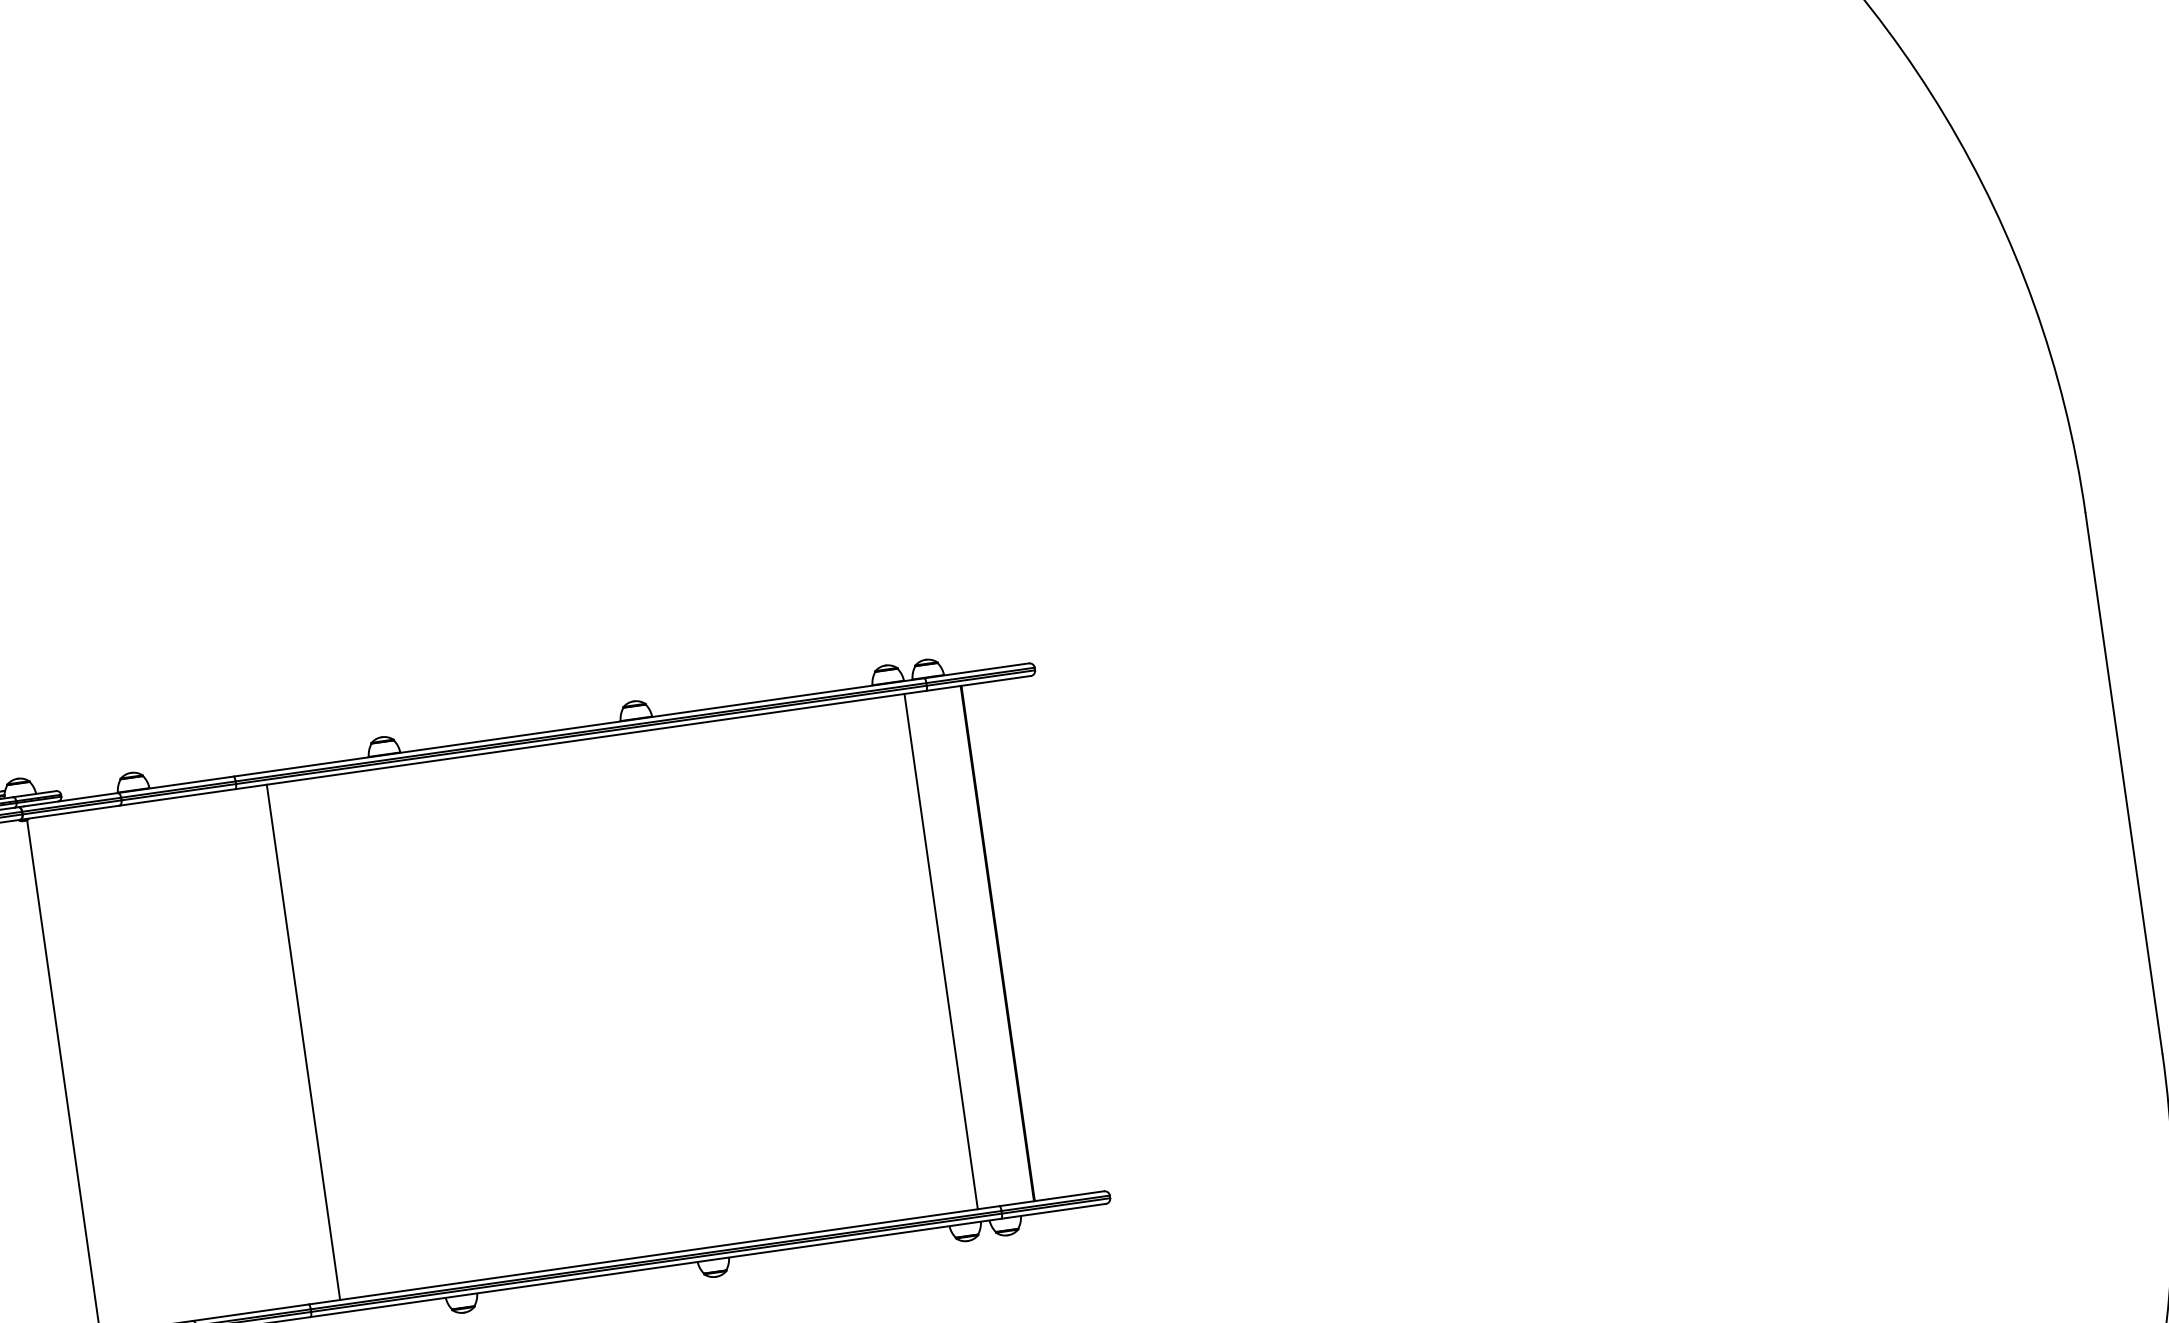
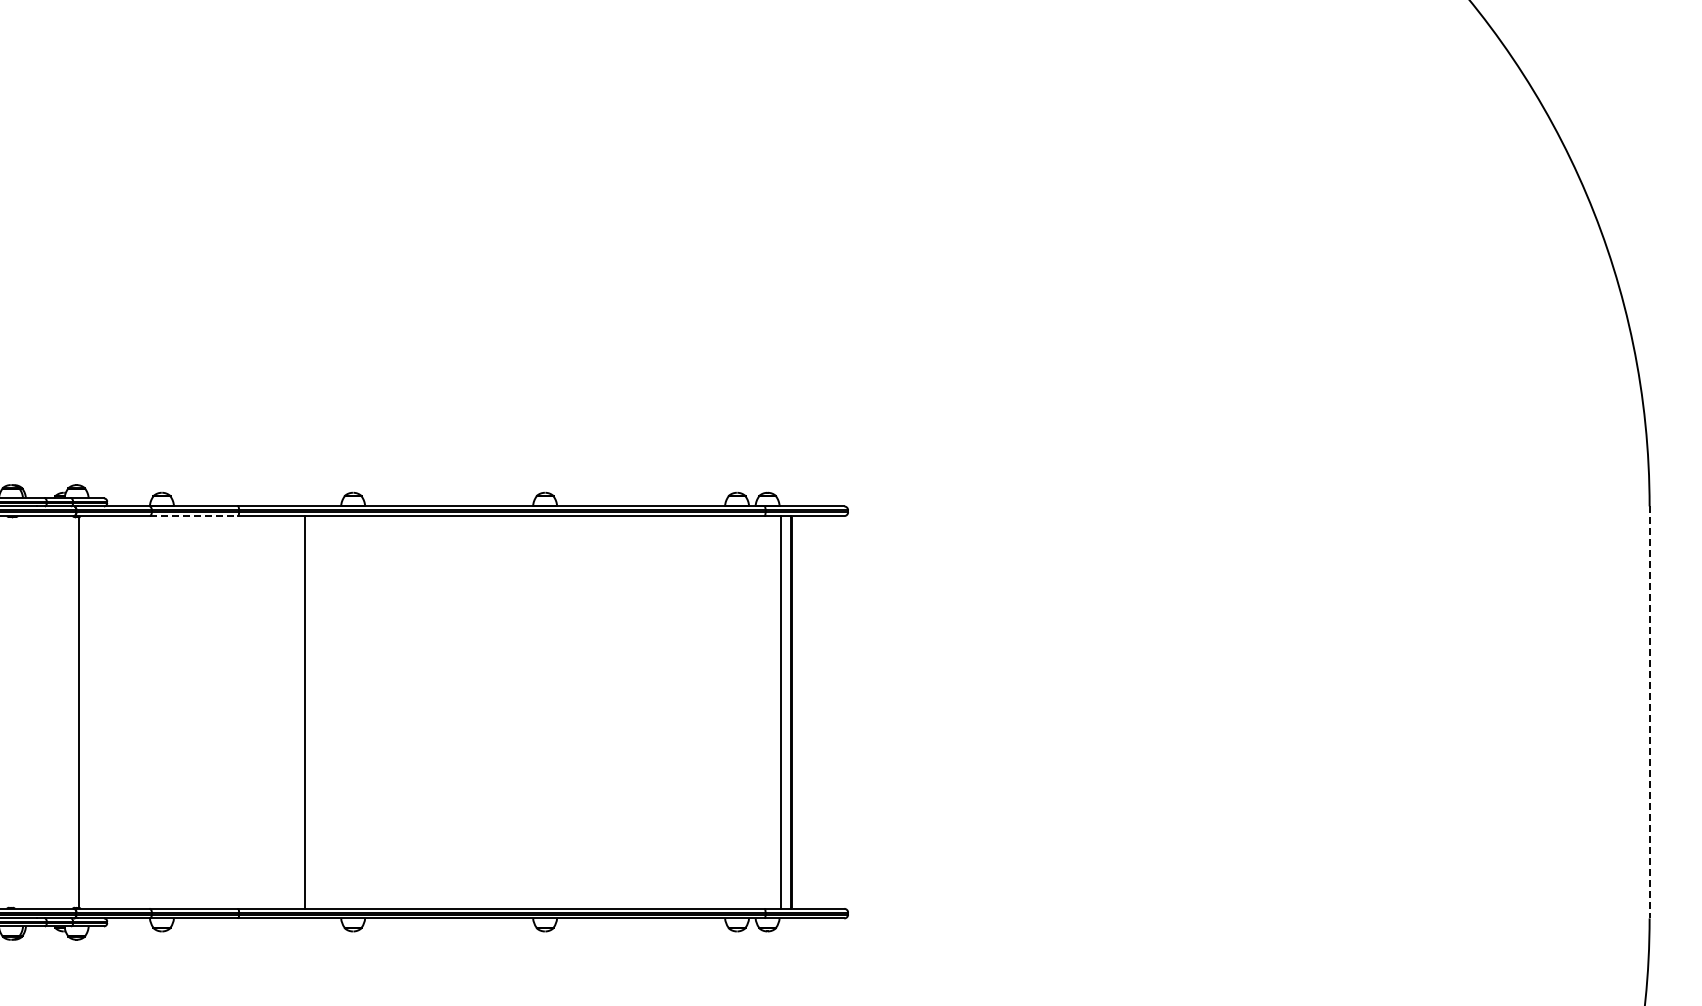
line: (2123, 783) -> (1649, 712), solid -> dashed
line: (178, 797) -> (194, 516), solid -> dashed
line: (941, 951) -> (781, 712), moved
line: (304, 1042) -> (305, 712), moved

